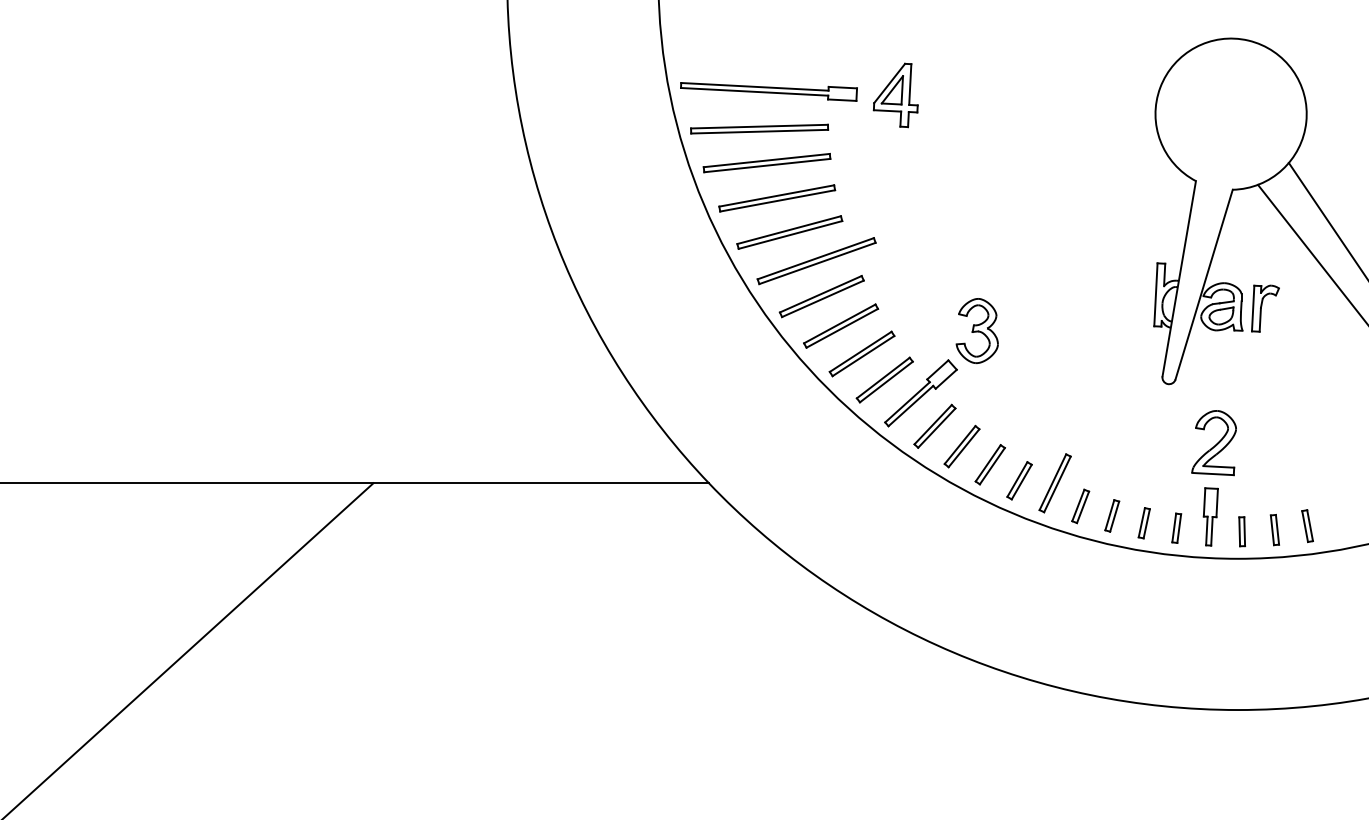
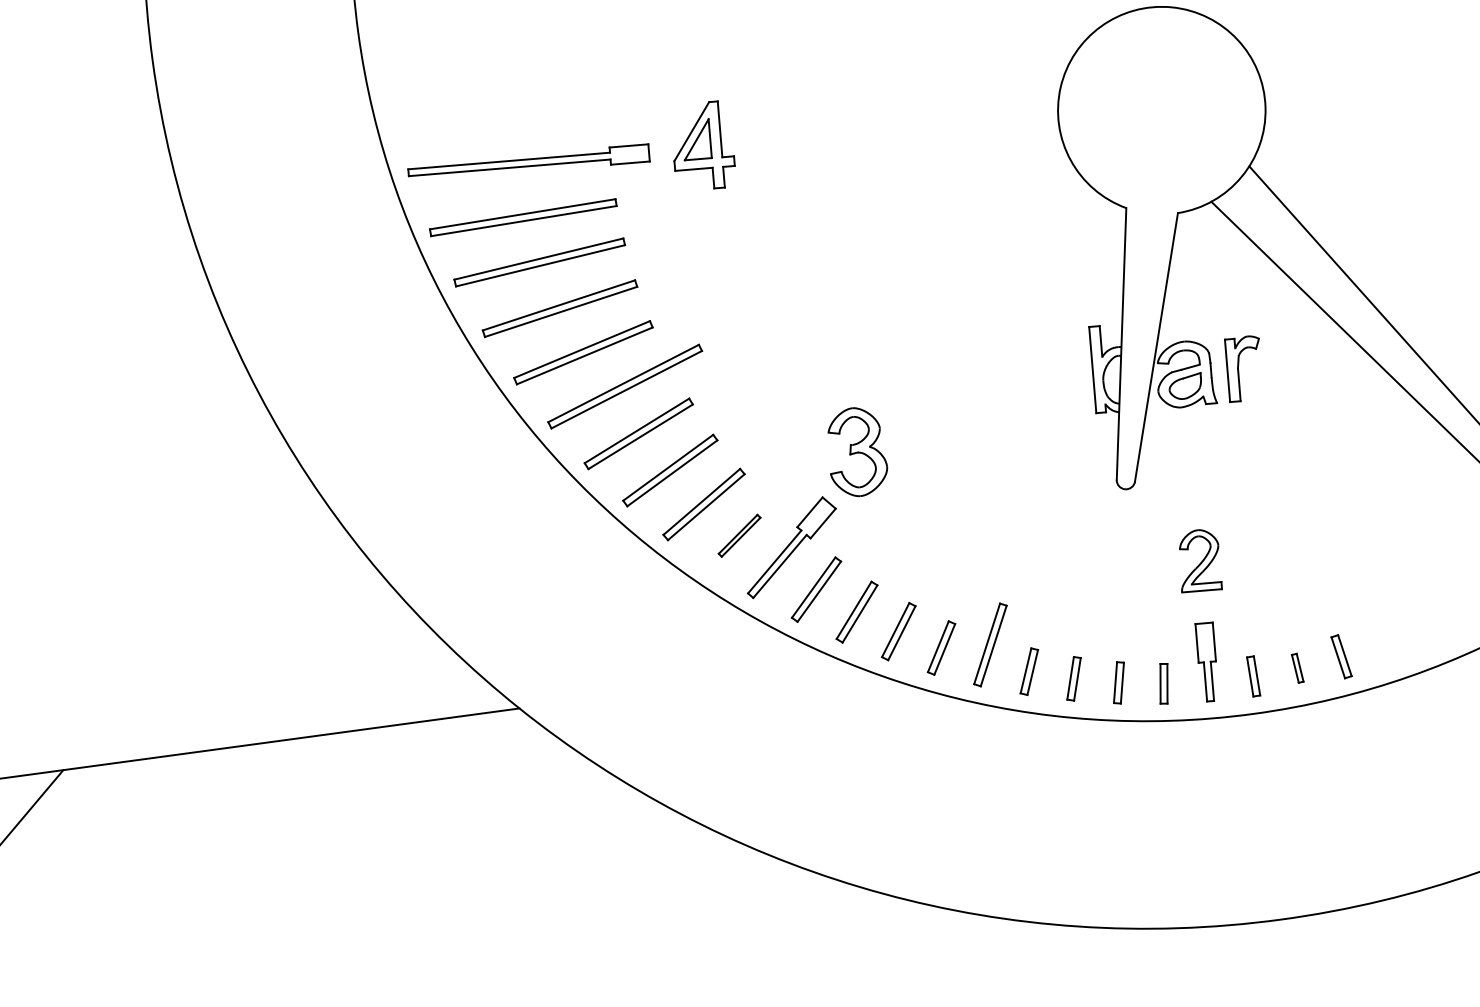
part: (884, 379) -> (739, 535), size x0.6
part: (1213, 443) -> (1198, 561), size x0.7
part: (1274, 530) -> (1297, 668), size x0.7

